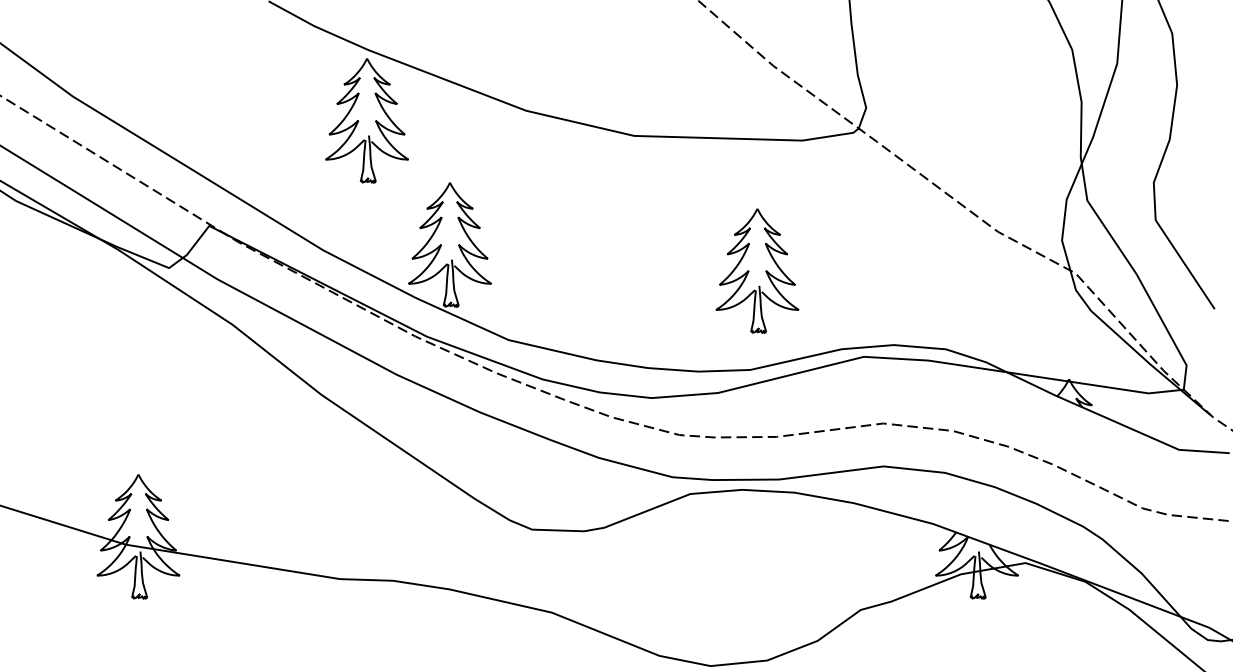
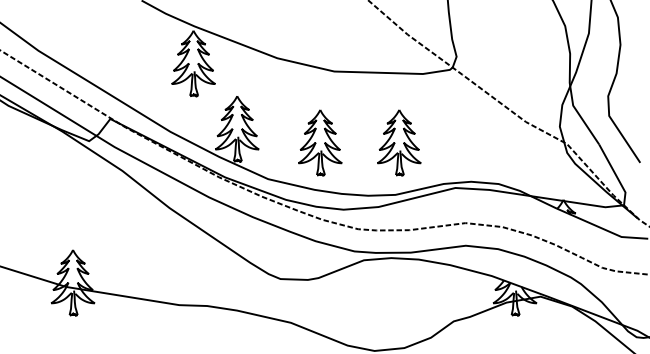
part: (607, 270) -> (320, 142), added

